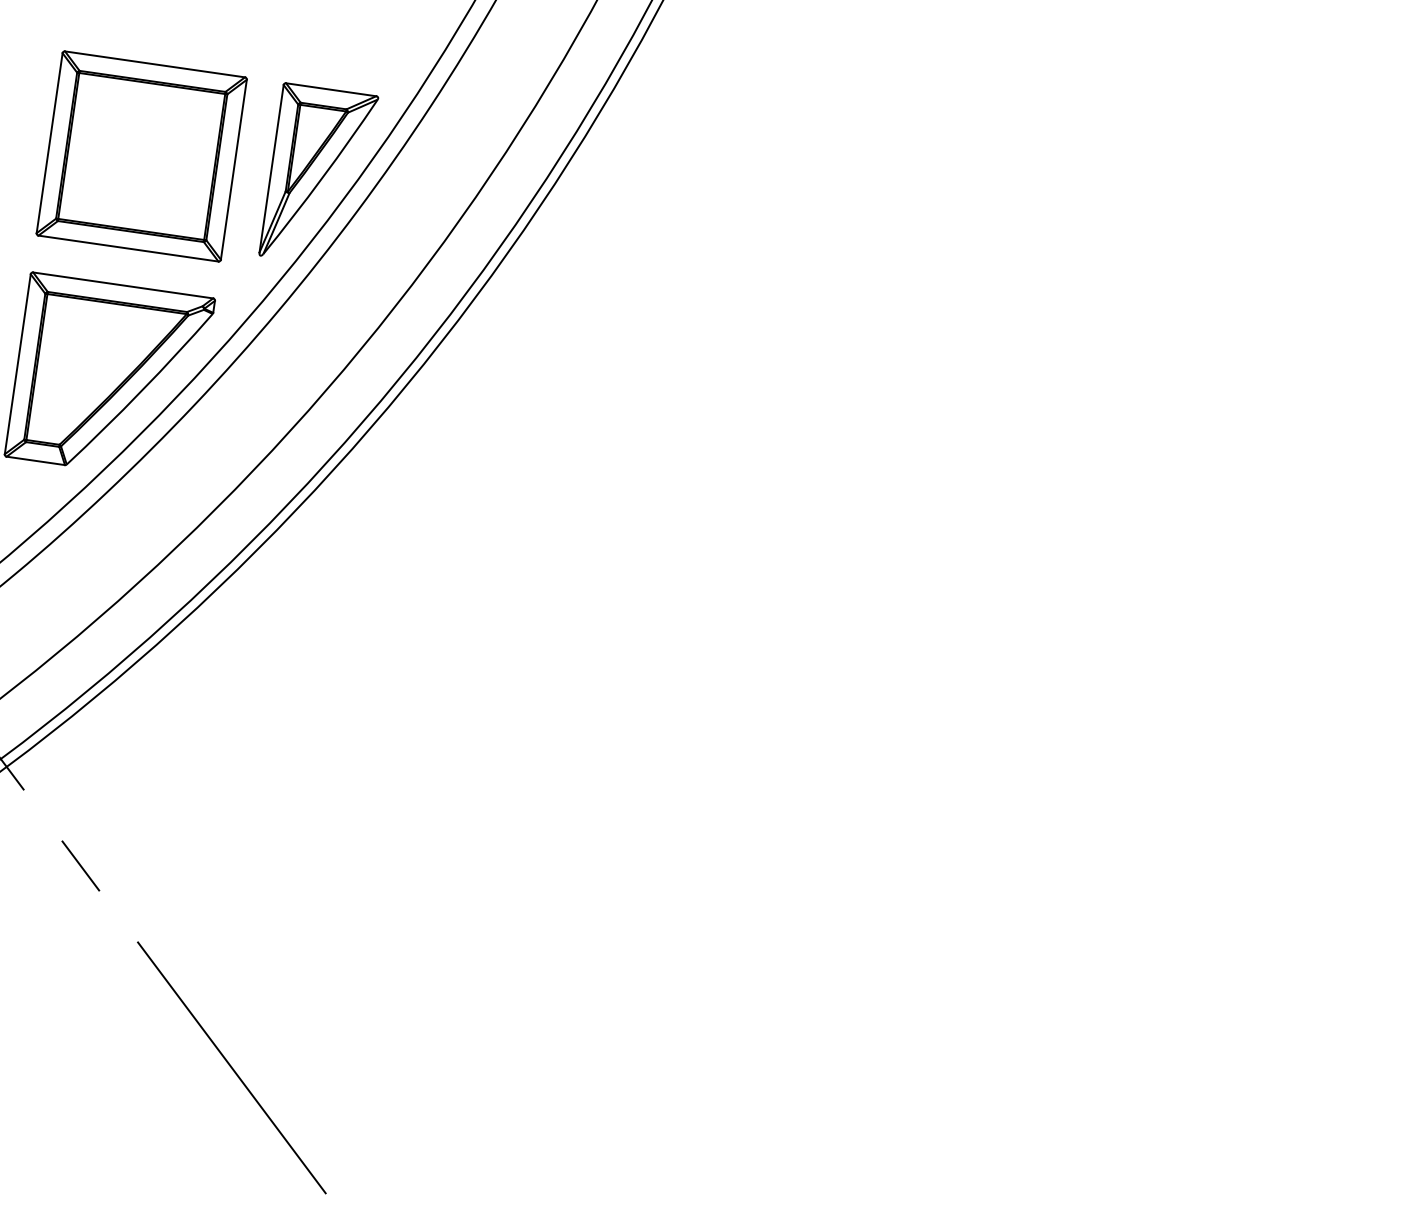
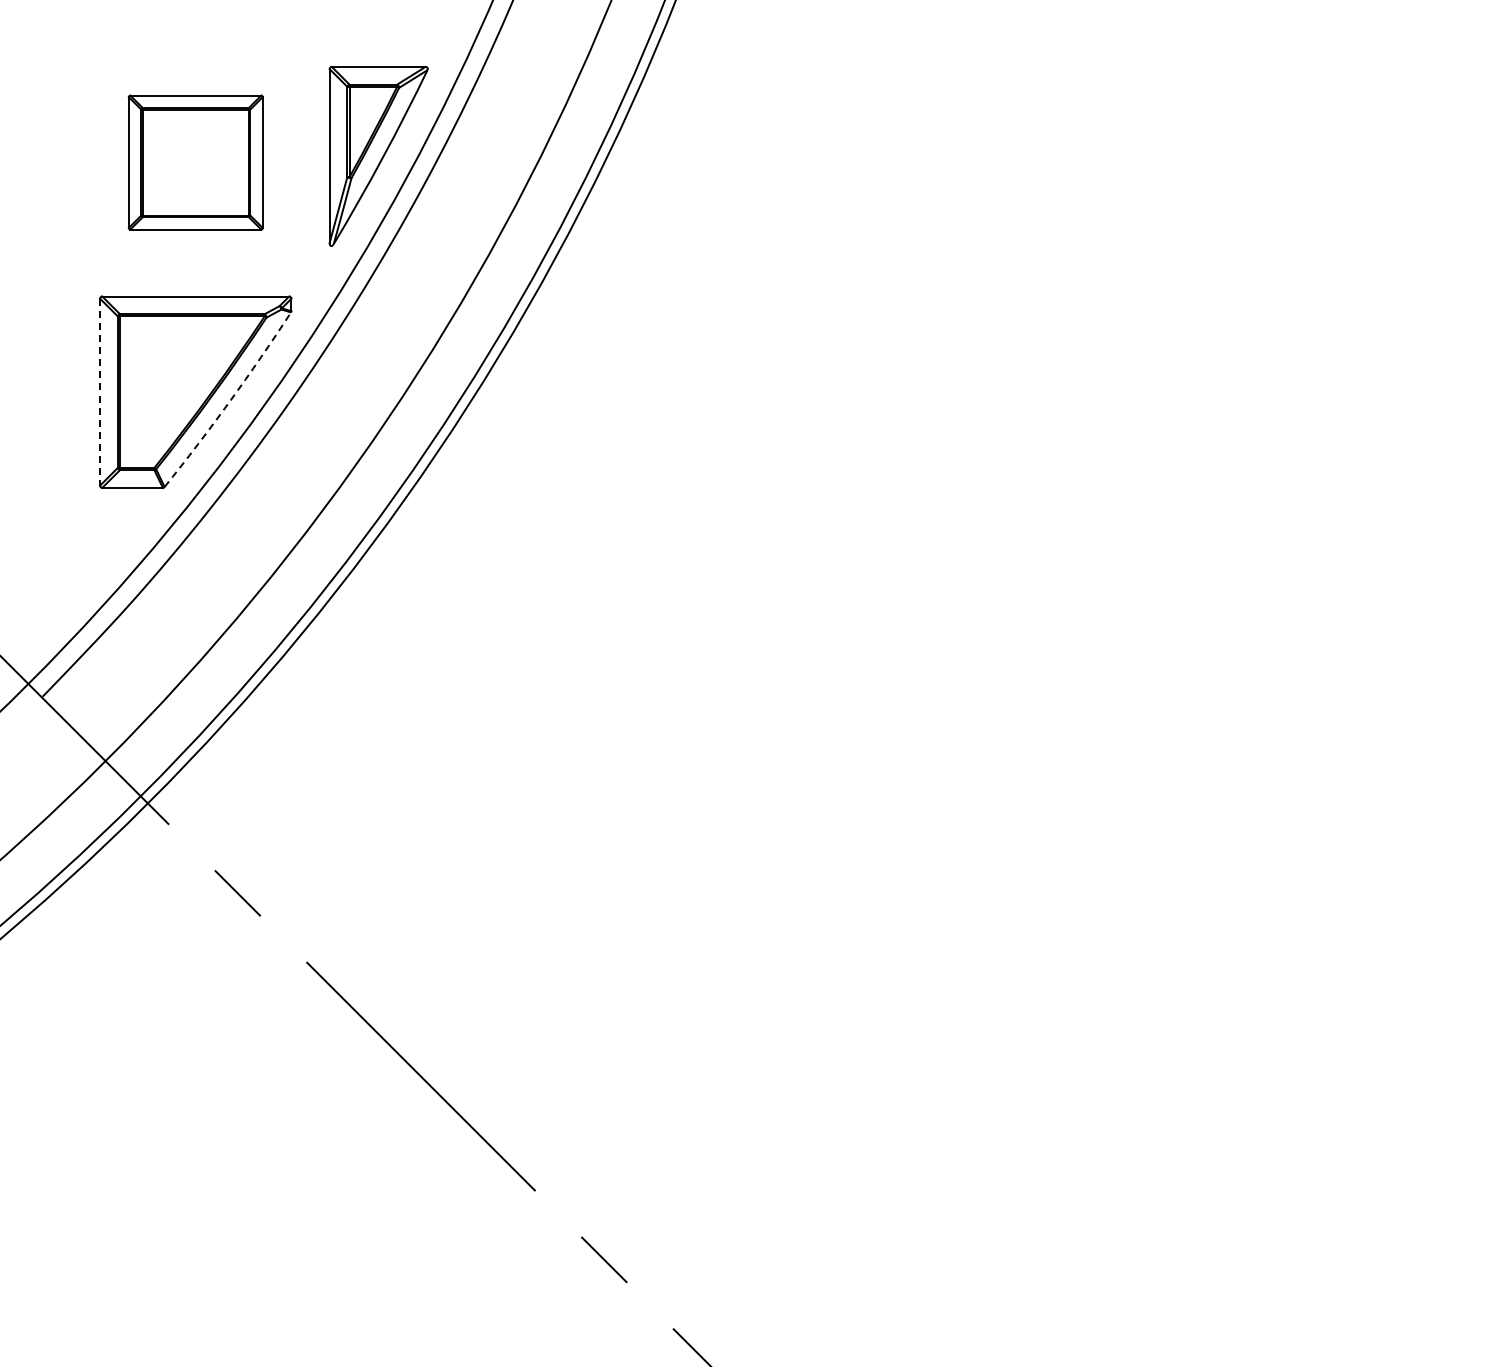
part: (141, 156) -> (195, 162), size x0.7
line: (18, 364) -> (100, 392), solid -> dashed
arc: (142, 391) -> (230, 401), solid -> dashed

